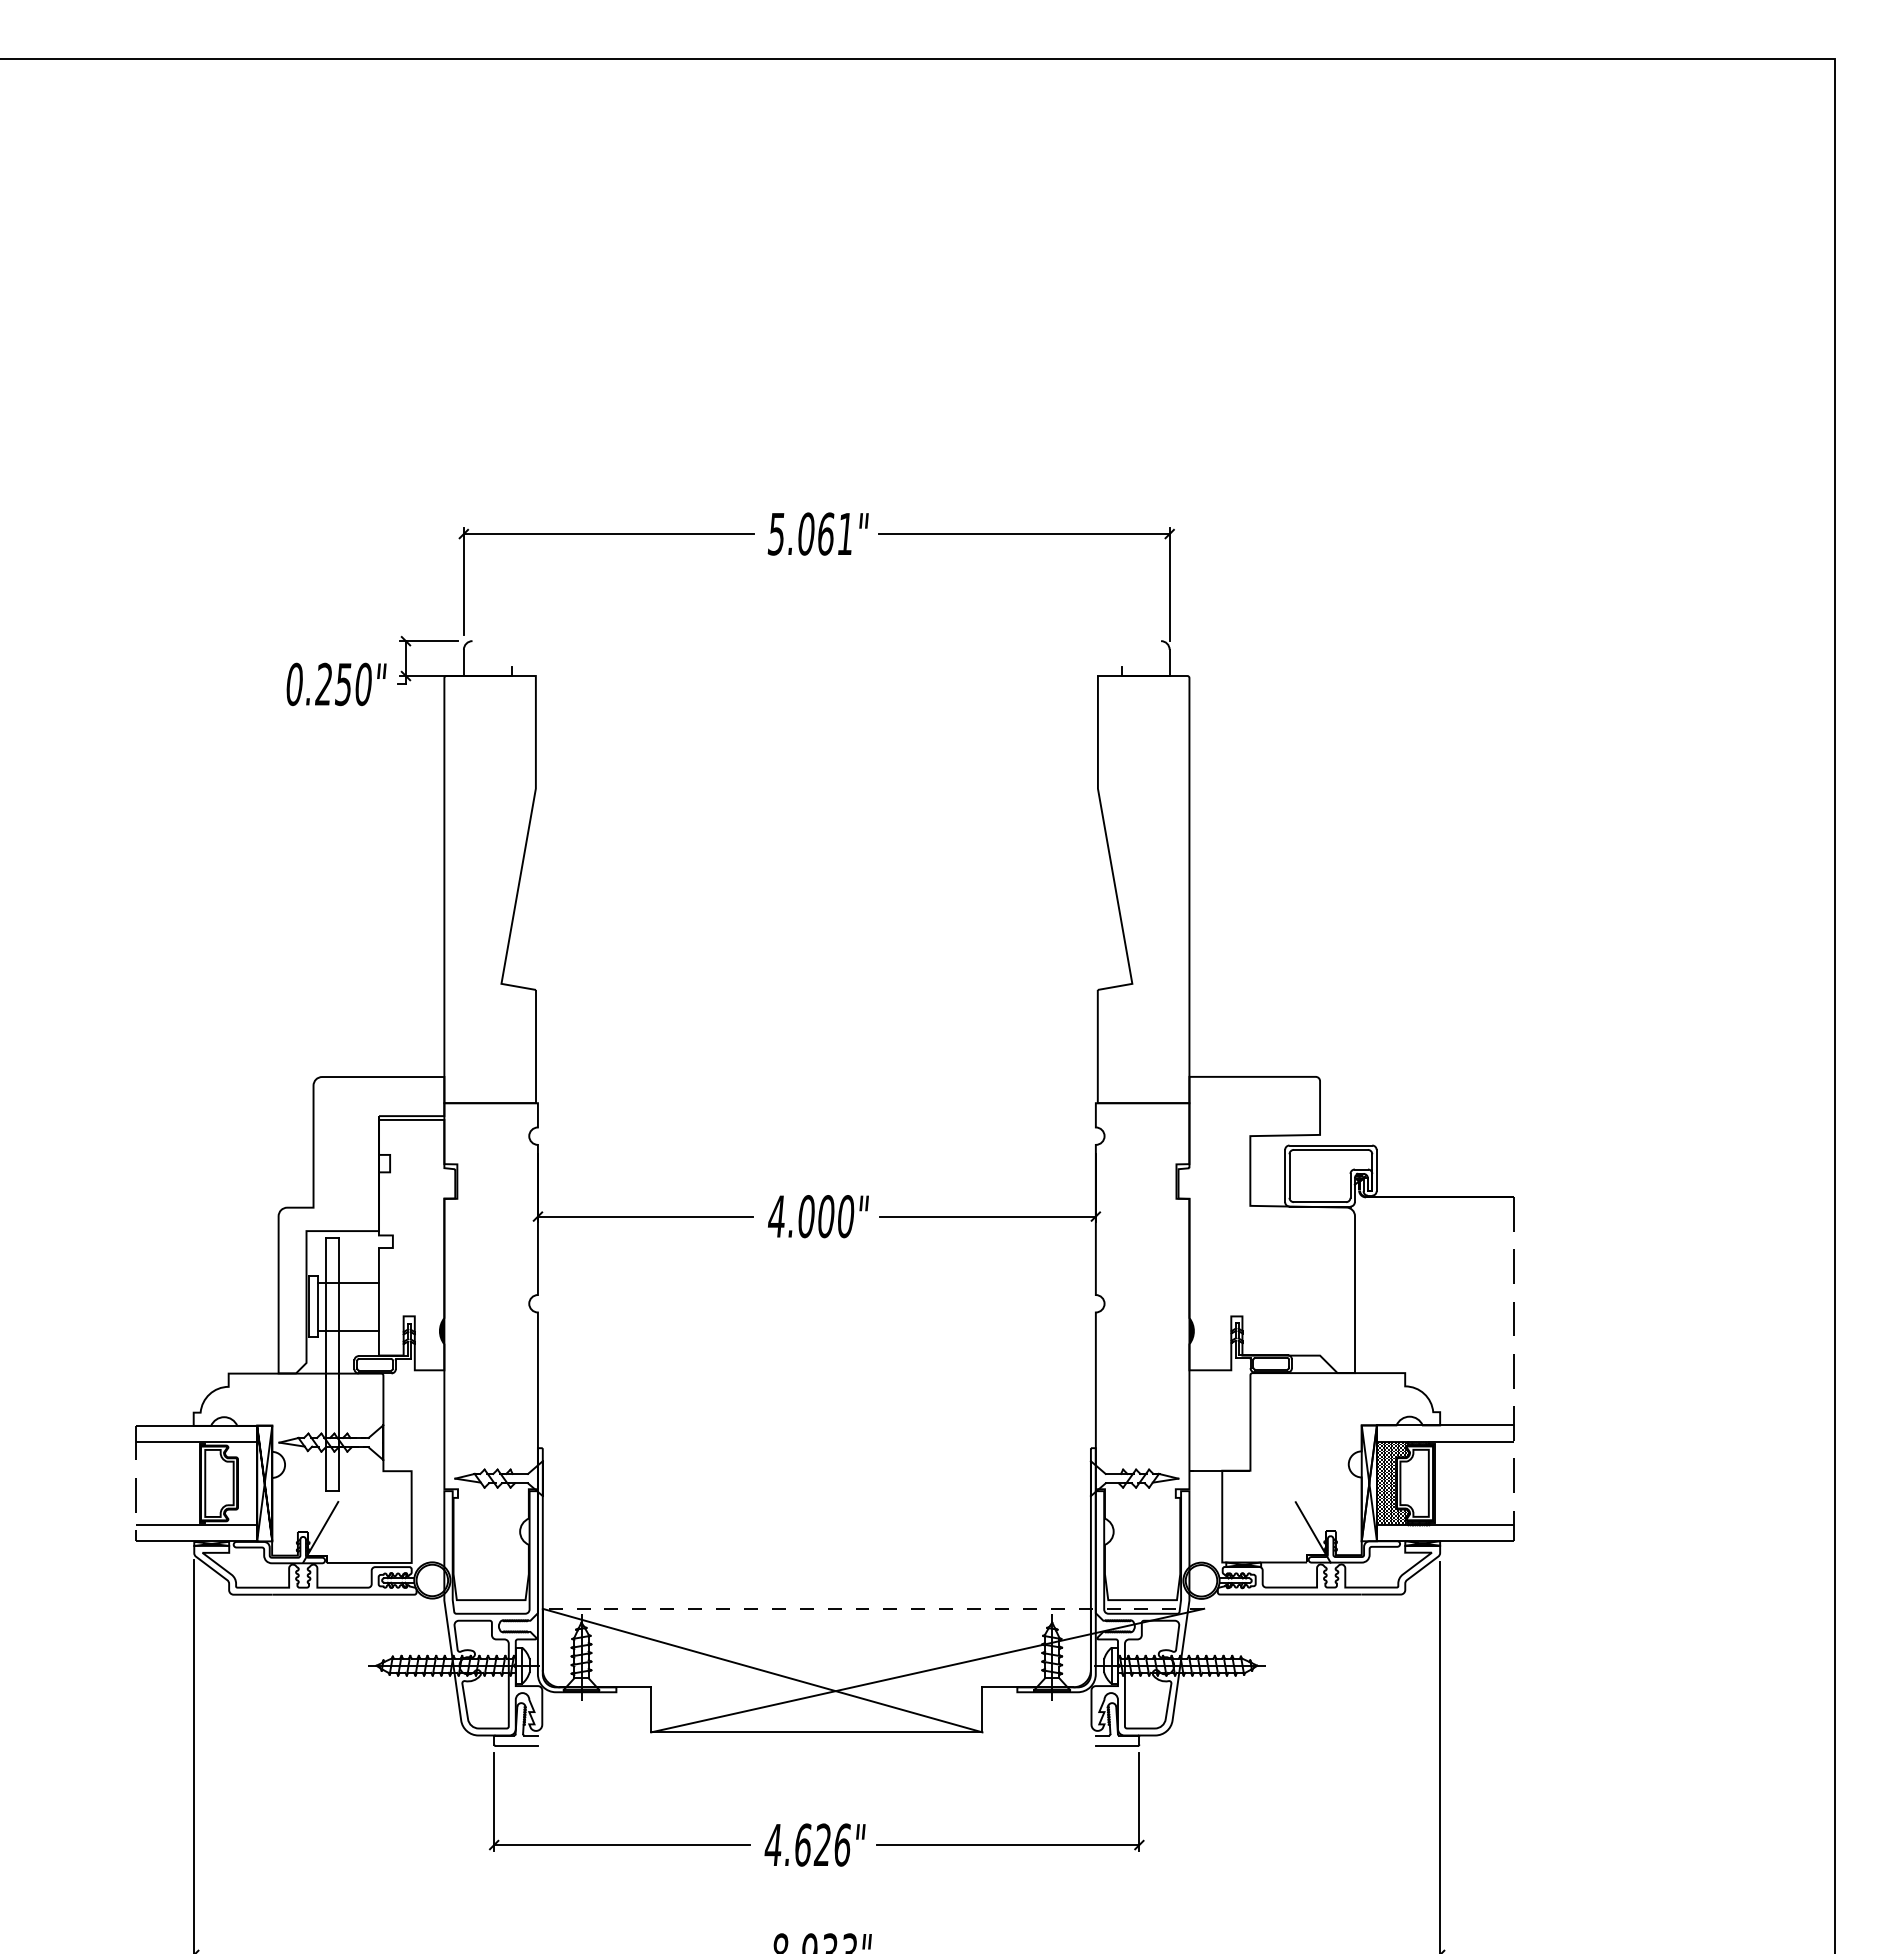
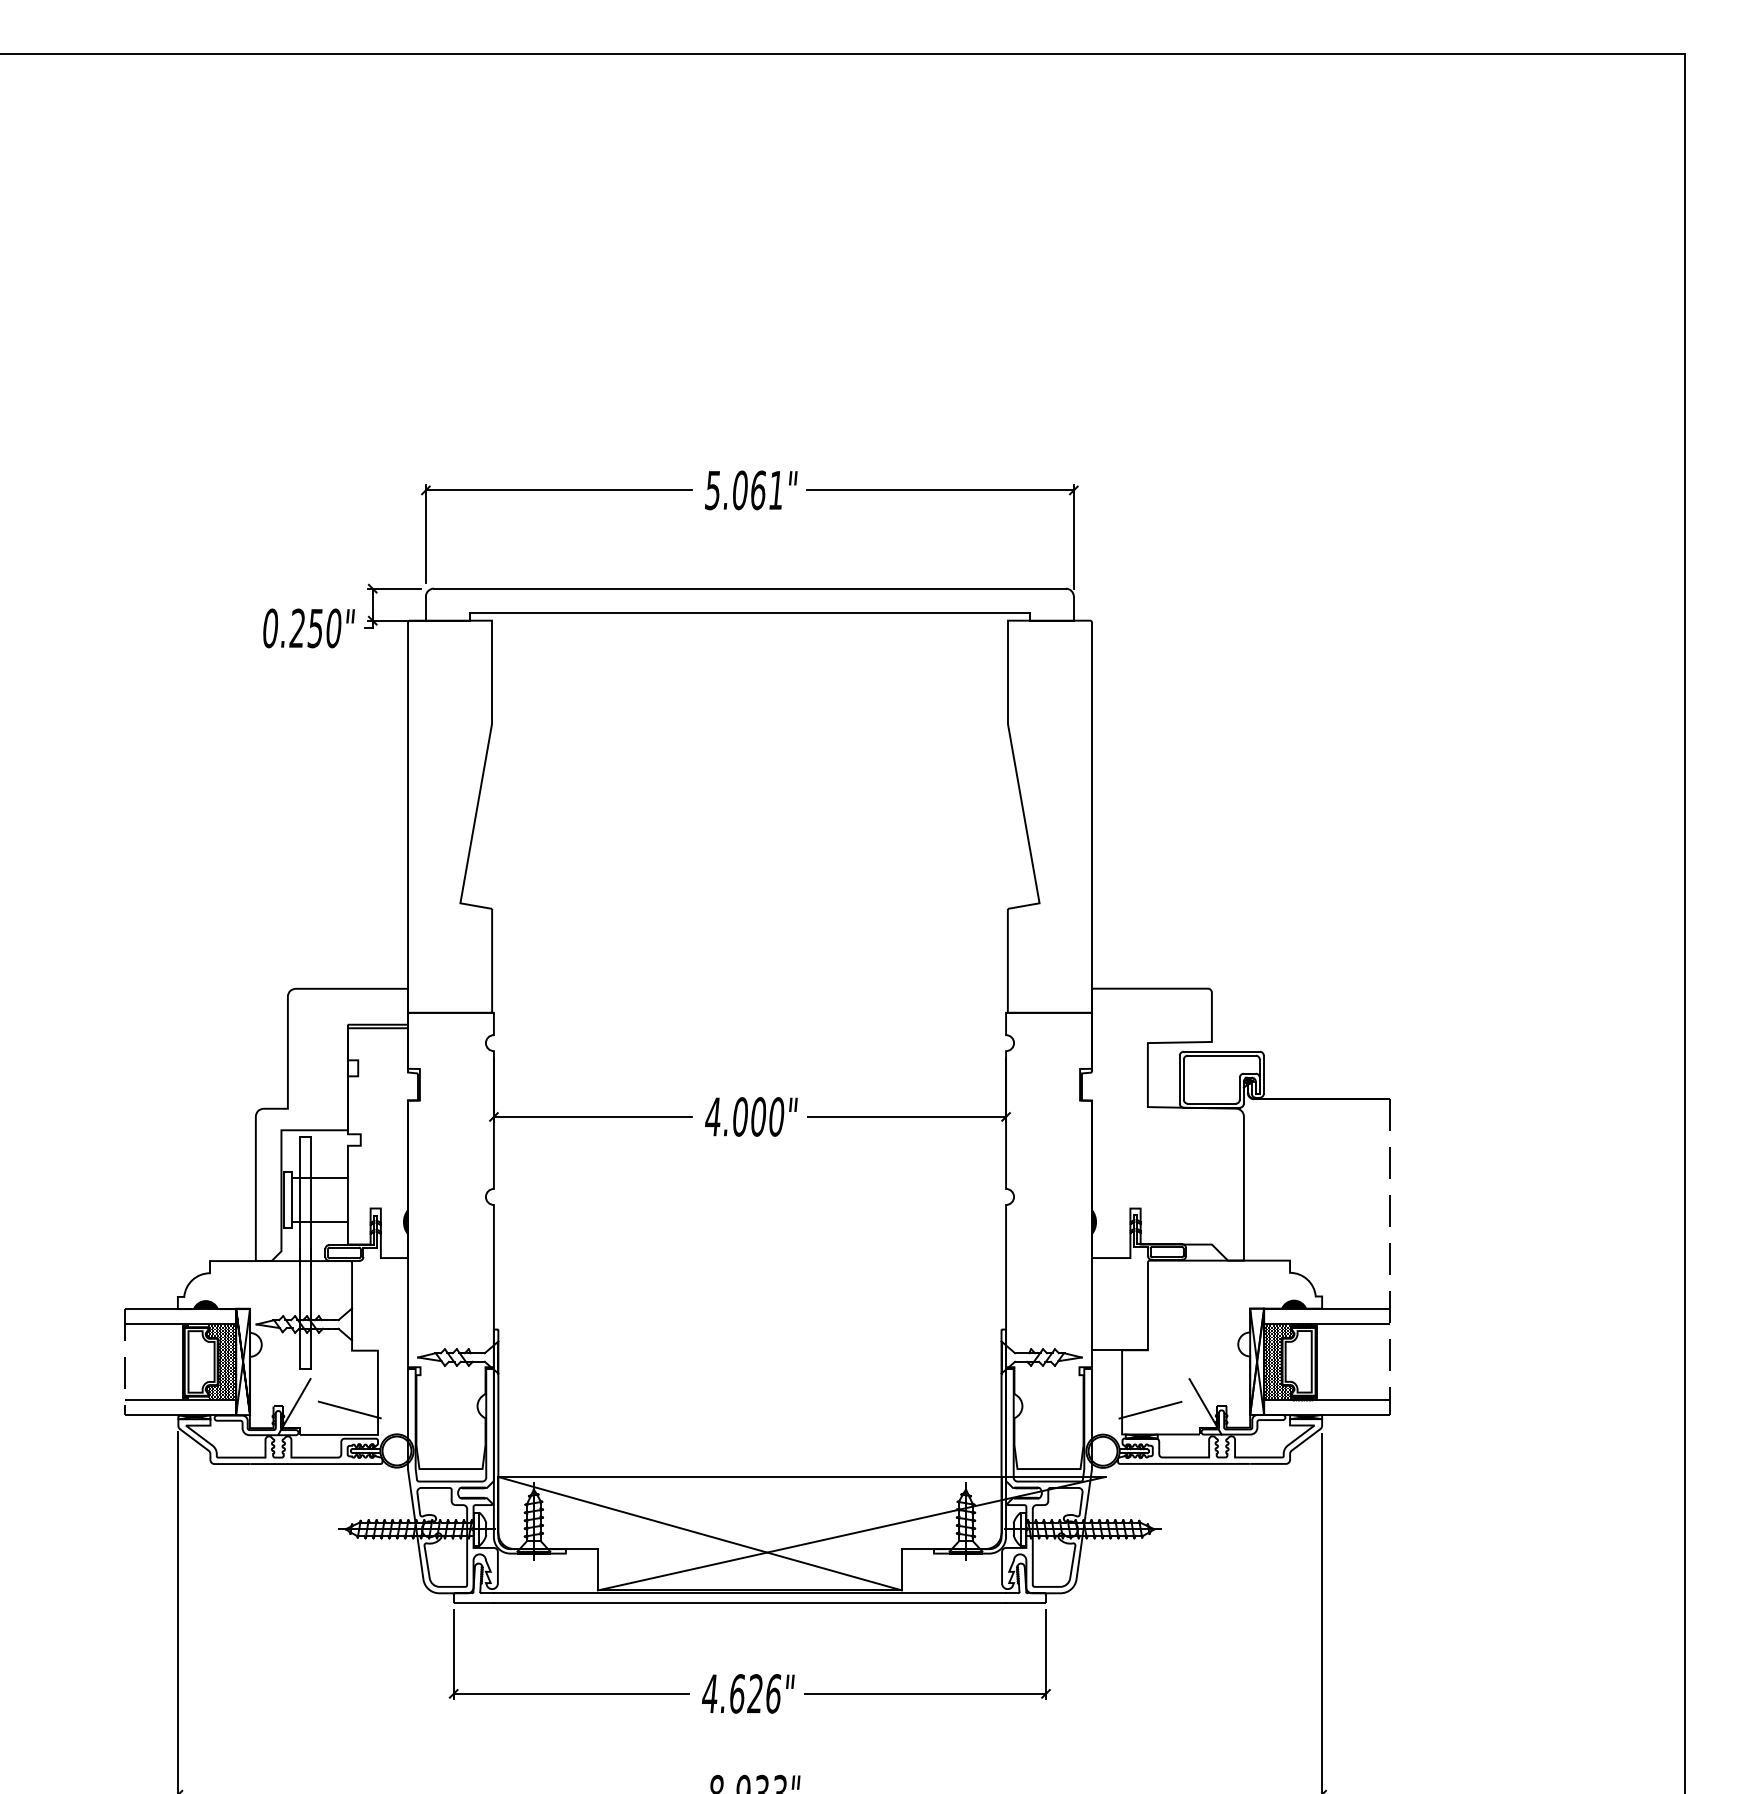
line: (816, 641) -> (749, 589), added
line: (816, 667) -> (749, 612), added
fill: (224, 1420) -> (206, 1304), added
fill: (1409, 1420) -> (1293, 1304), added
hatch: (240, 1483) -> (220, 1361), added
line: (380, 1535) -> (349, 1409), added
line: (1252, 1536) -> (1149, 1410), added
line: (873, 1608) -> (801, 1476), dashed -> solid
line: (816, 1735) -> (749, 1593), added
line: (816, 1745) -> (749, 1602), added

